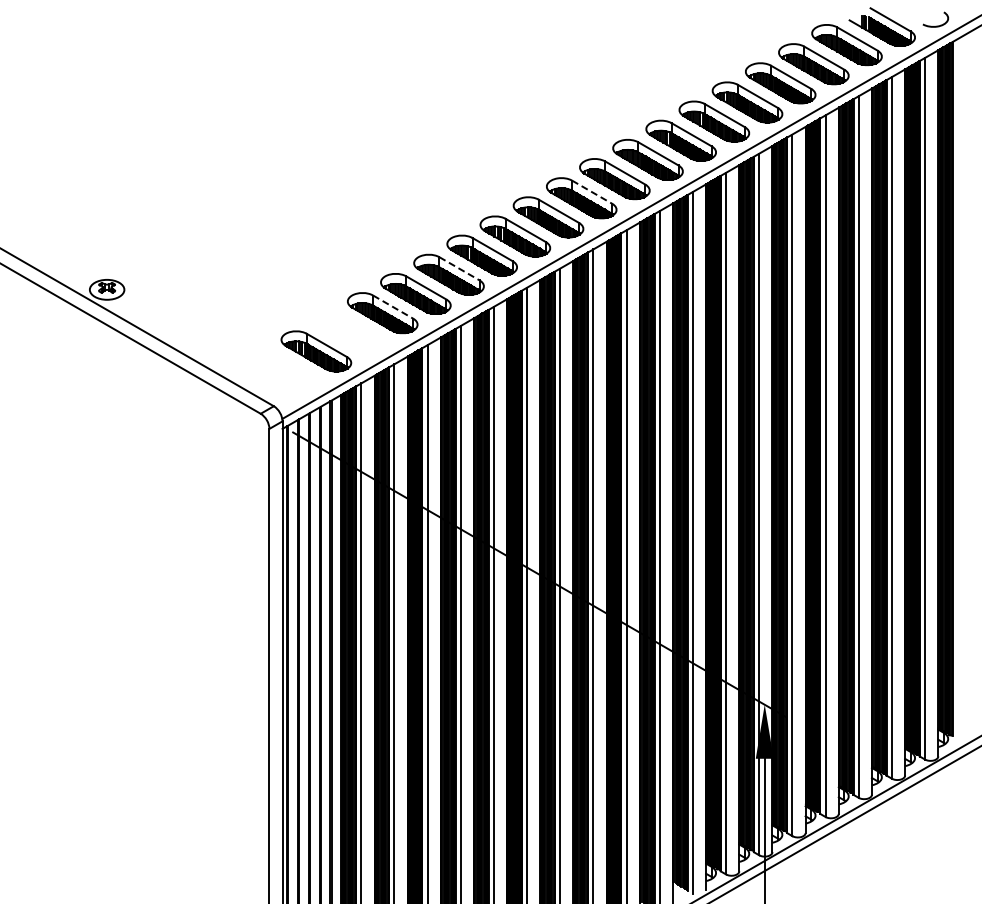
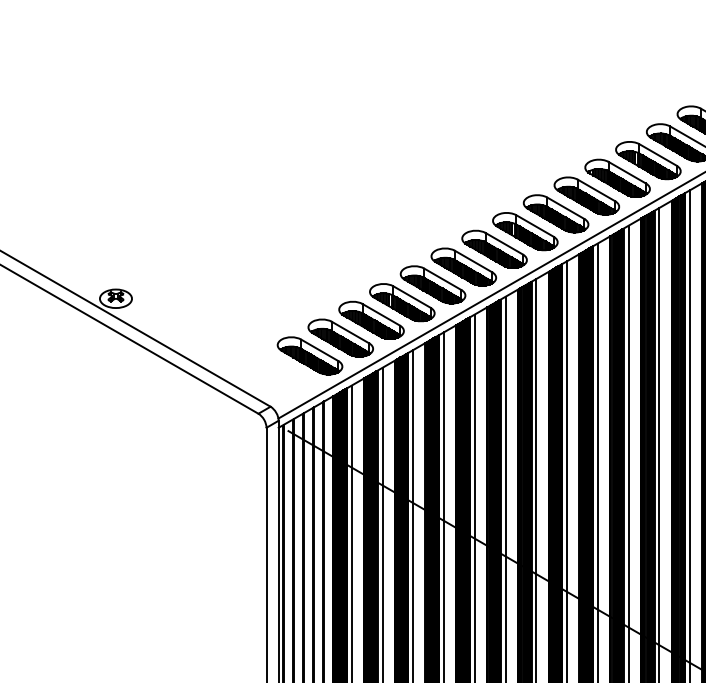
line: (592, 192) -> (566, 208), dashed -> solid
line: (459, 269) -> (442, 279), dashed -> solid
line: (393, 307) -> (381, 315), dashed -> solid
part: (349, 332) -> (340, 338), added

